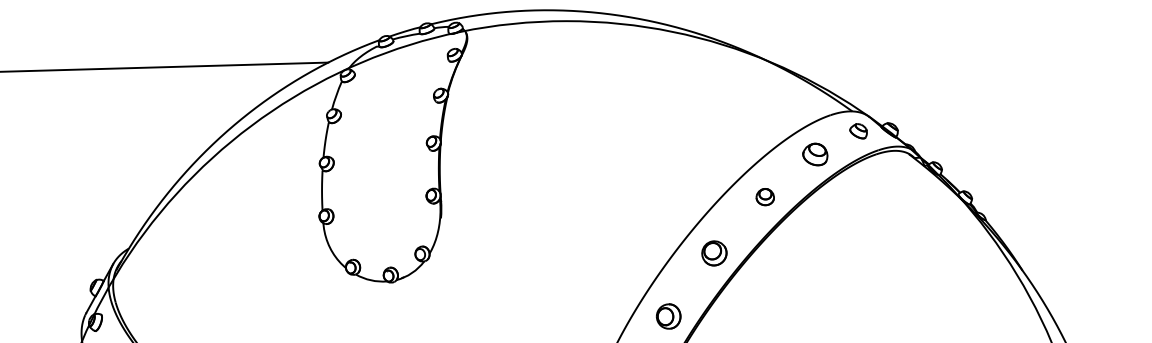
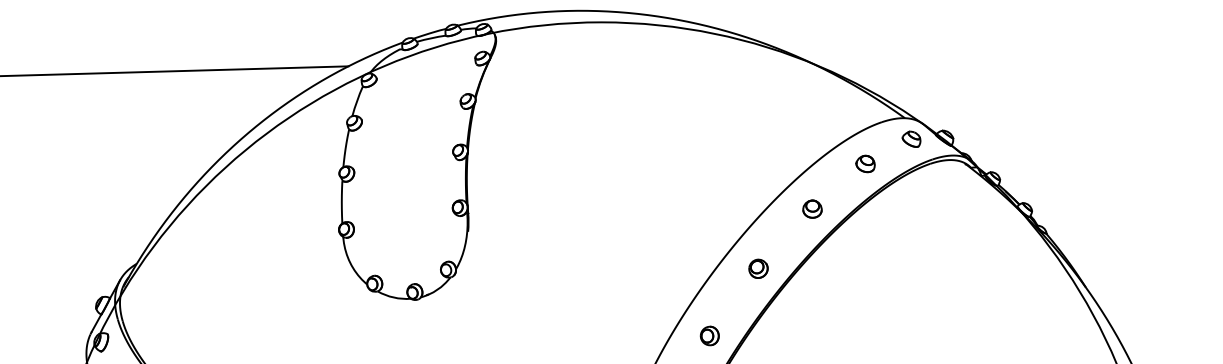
part: (815, 154) -> (865, 163), size x0.71
part: (714, 252) -> (758, 268), size x0.71
part: (668, 316) -> (709, 335), size x0.71

